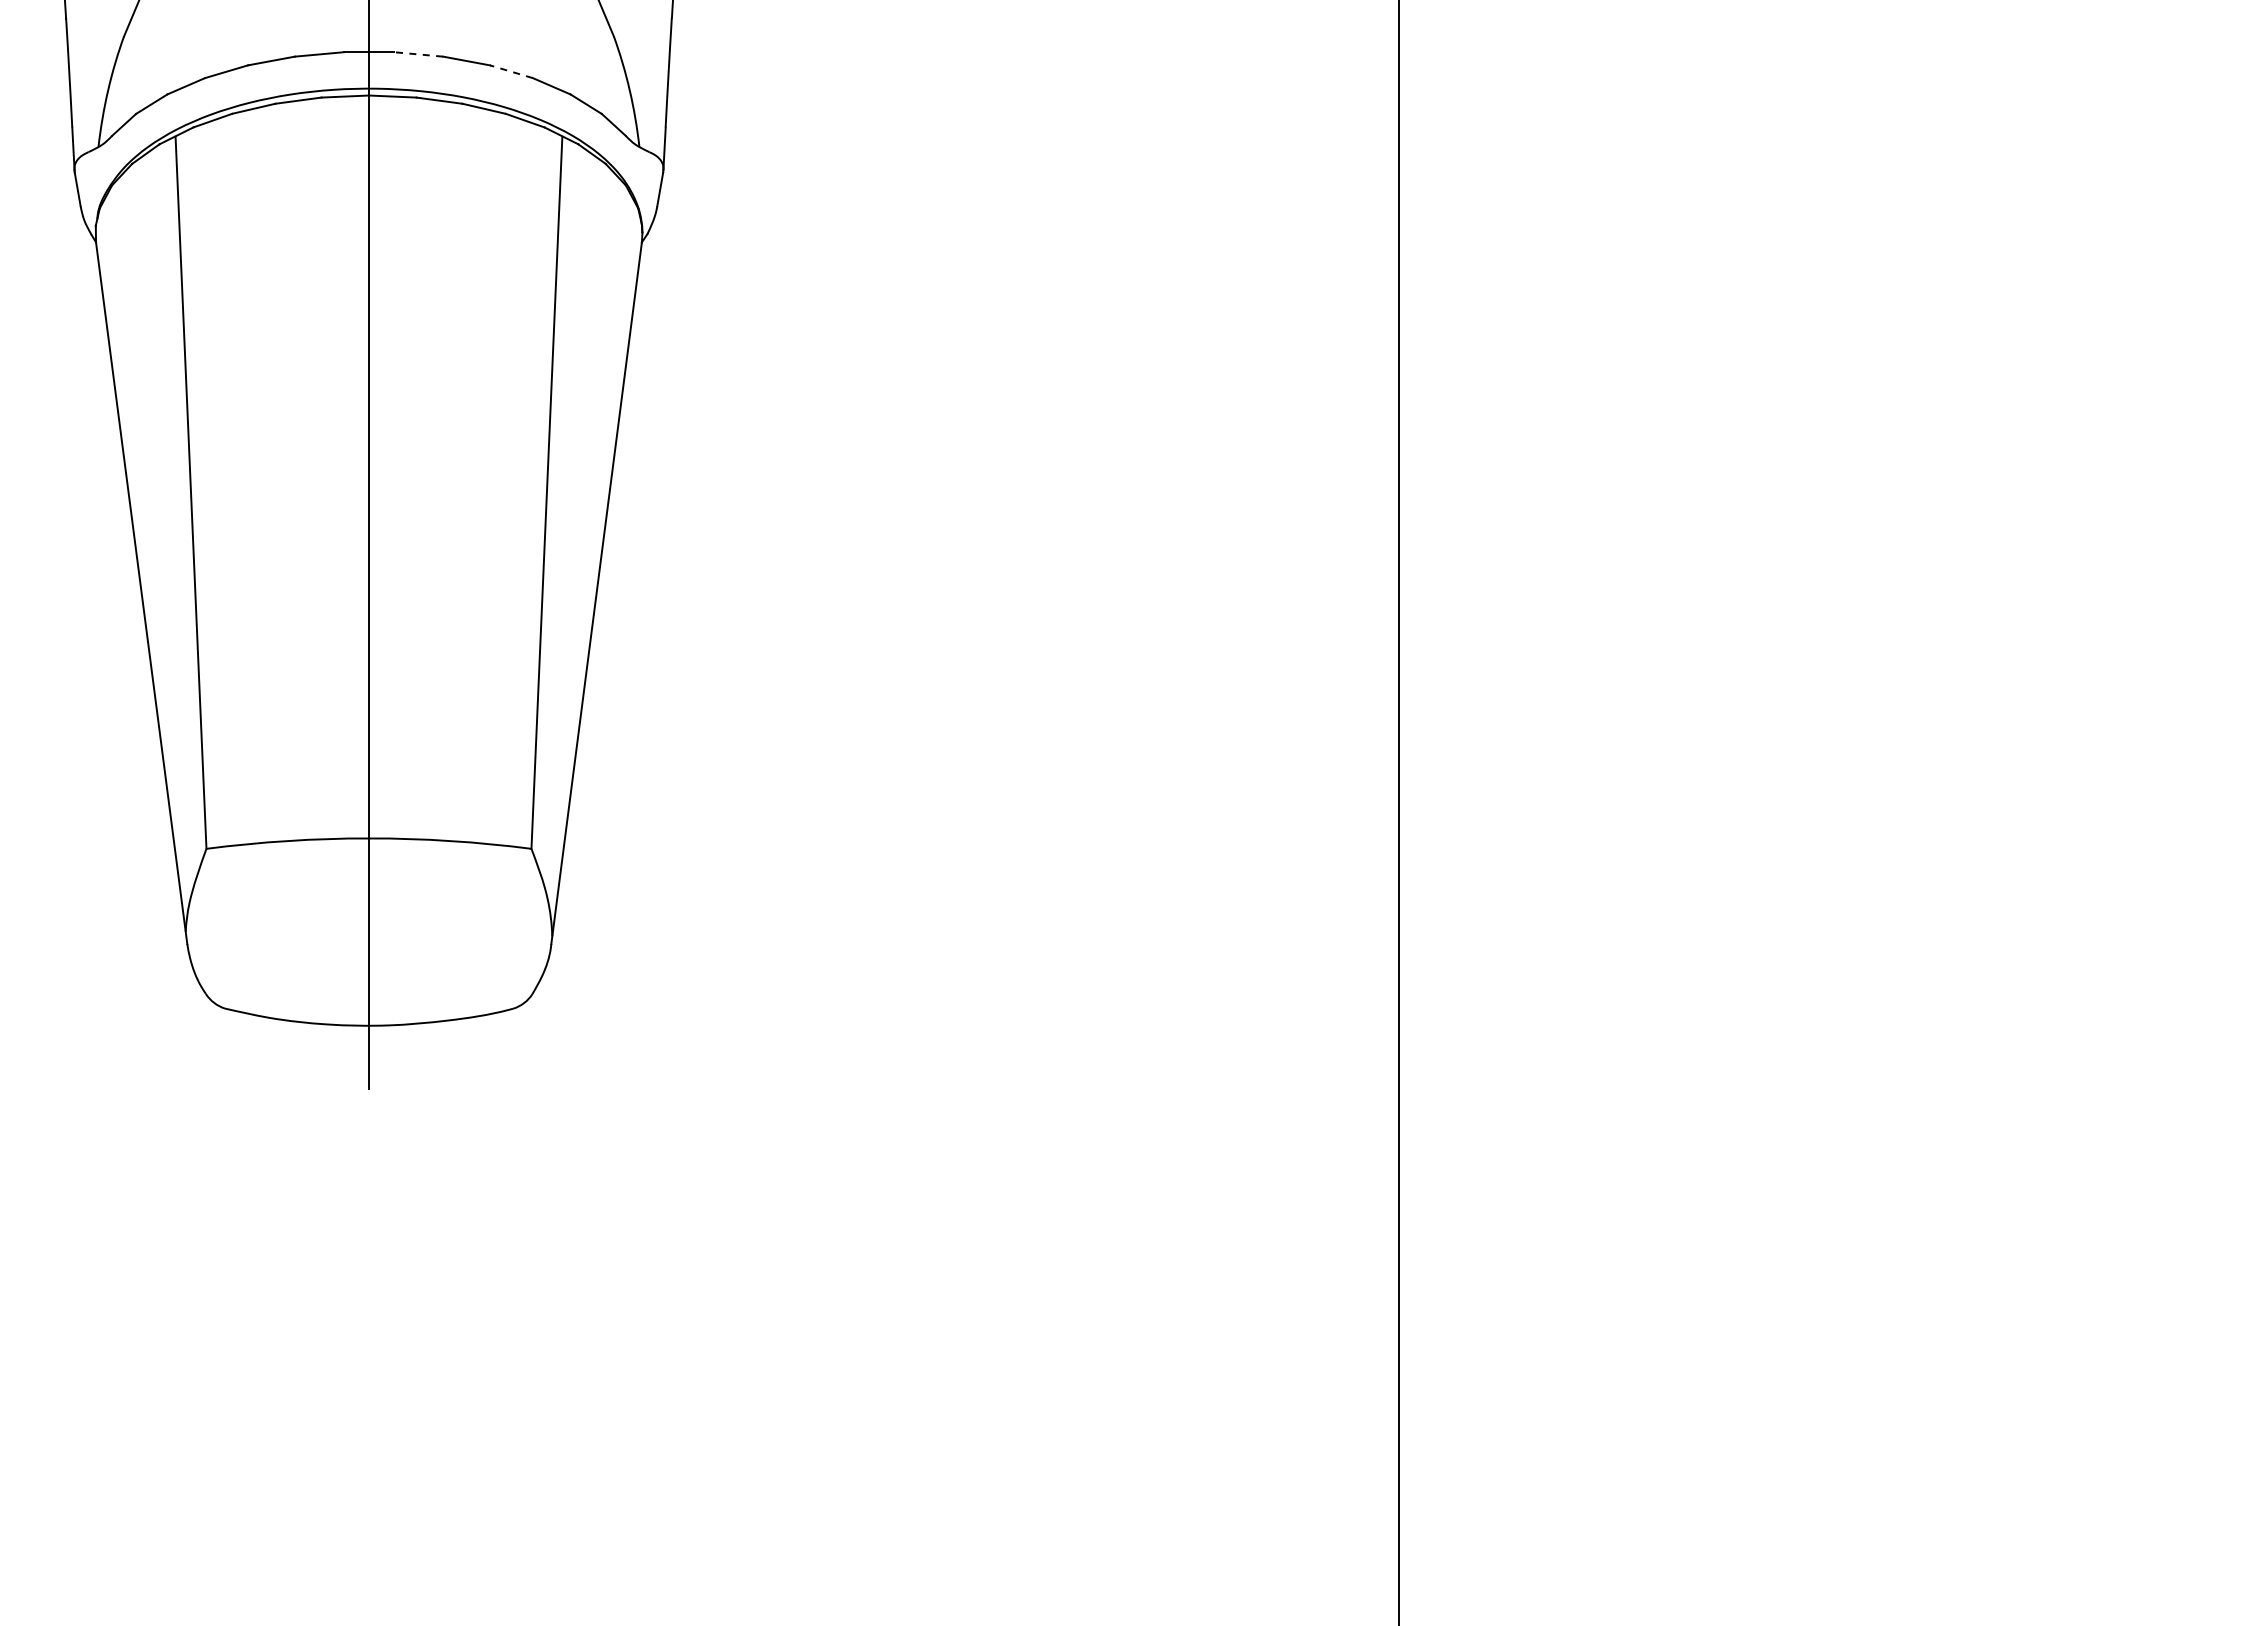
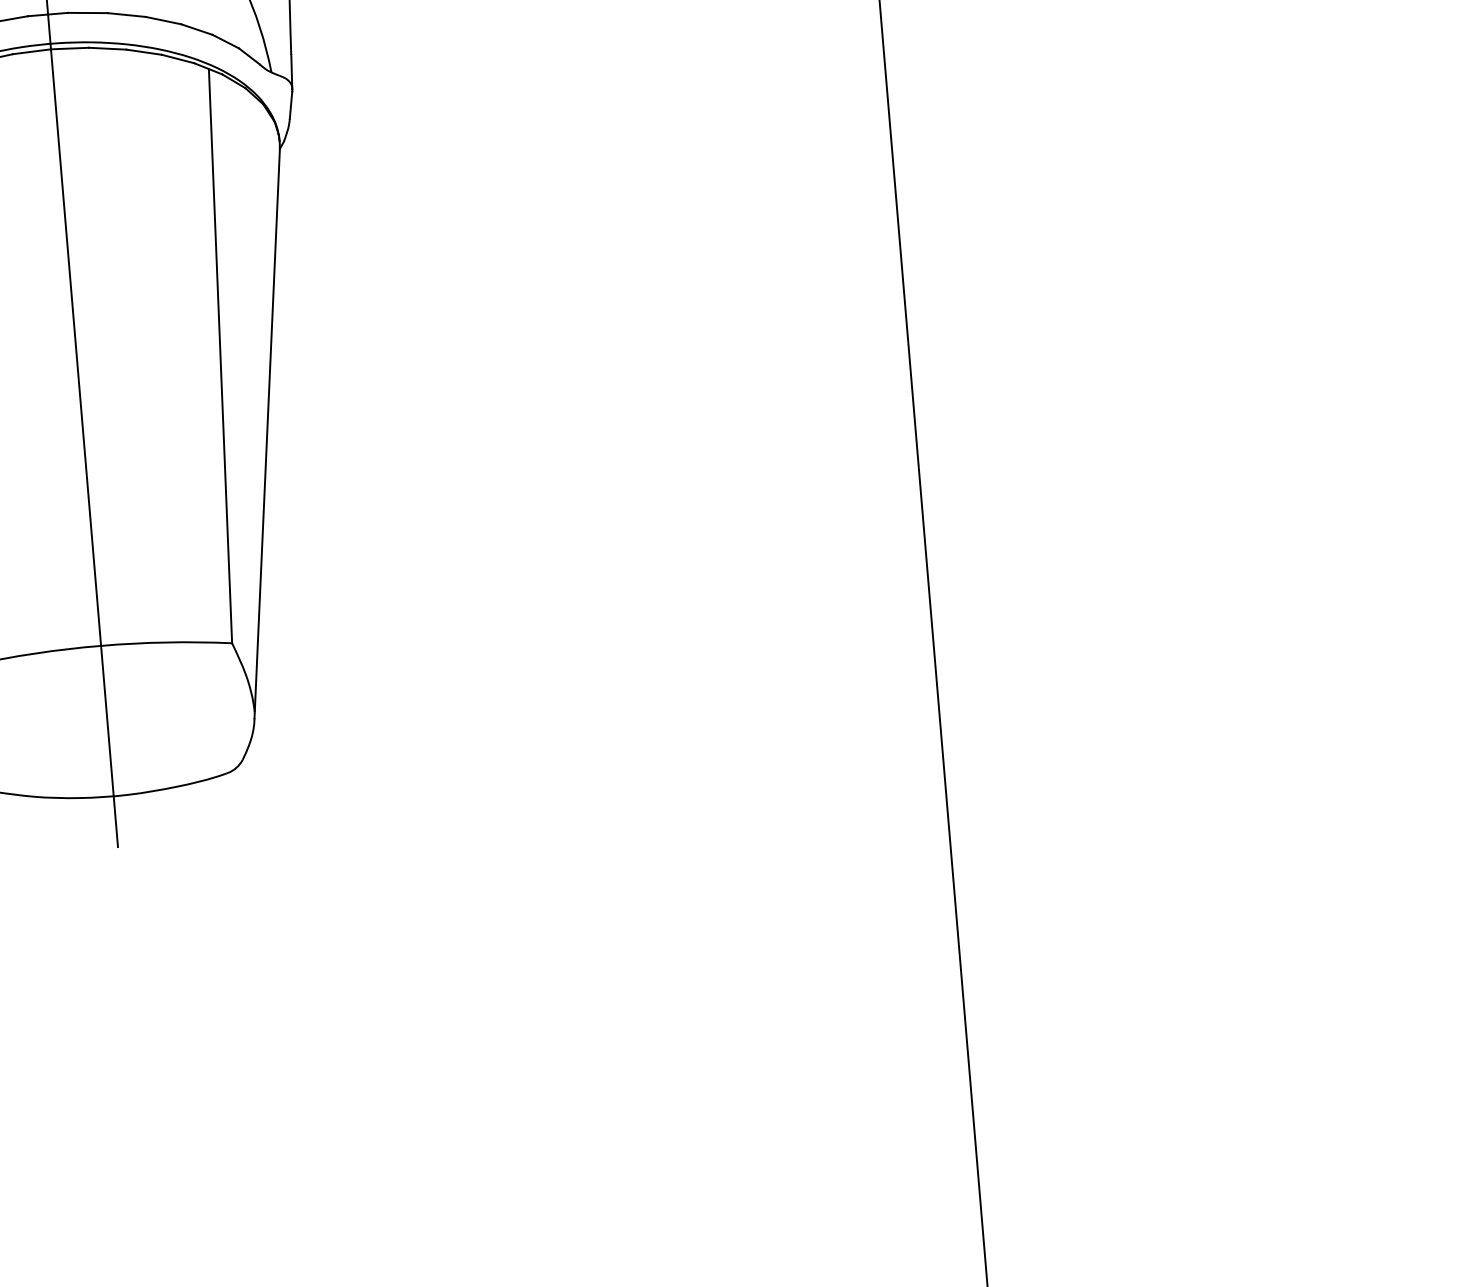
line: (418, 54) -> (87, 13), dashed -> solid
line: (510, 71) -> (162, 20), dashed -> solid

